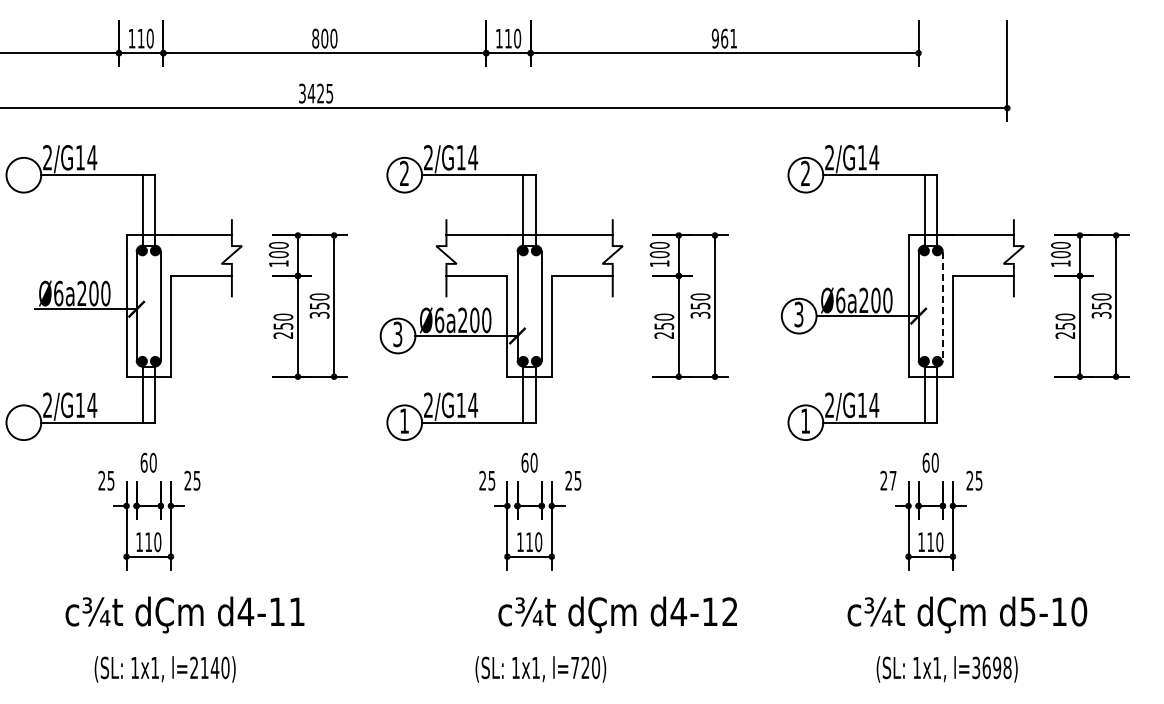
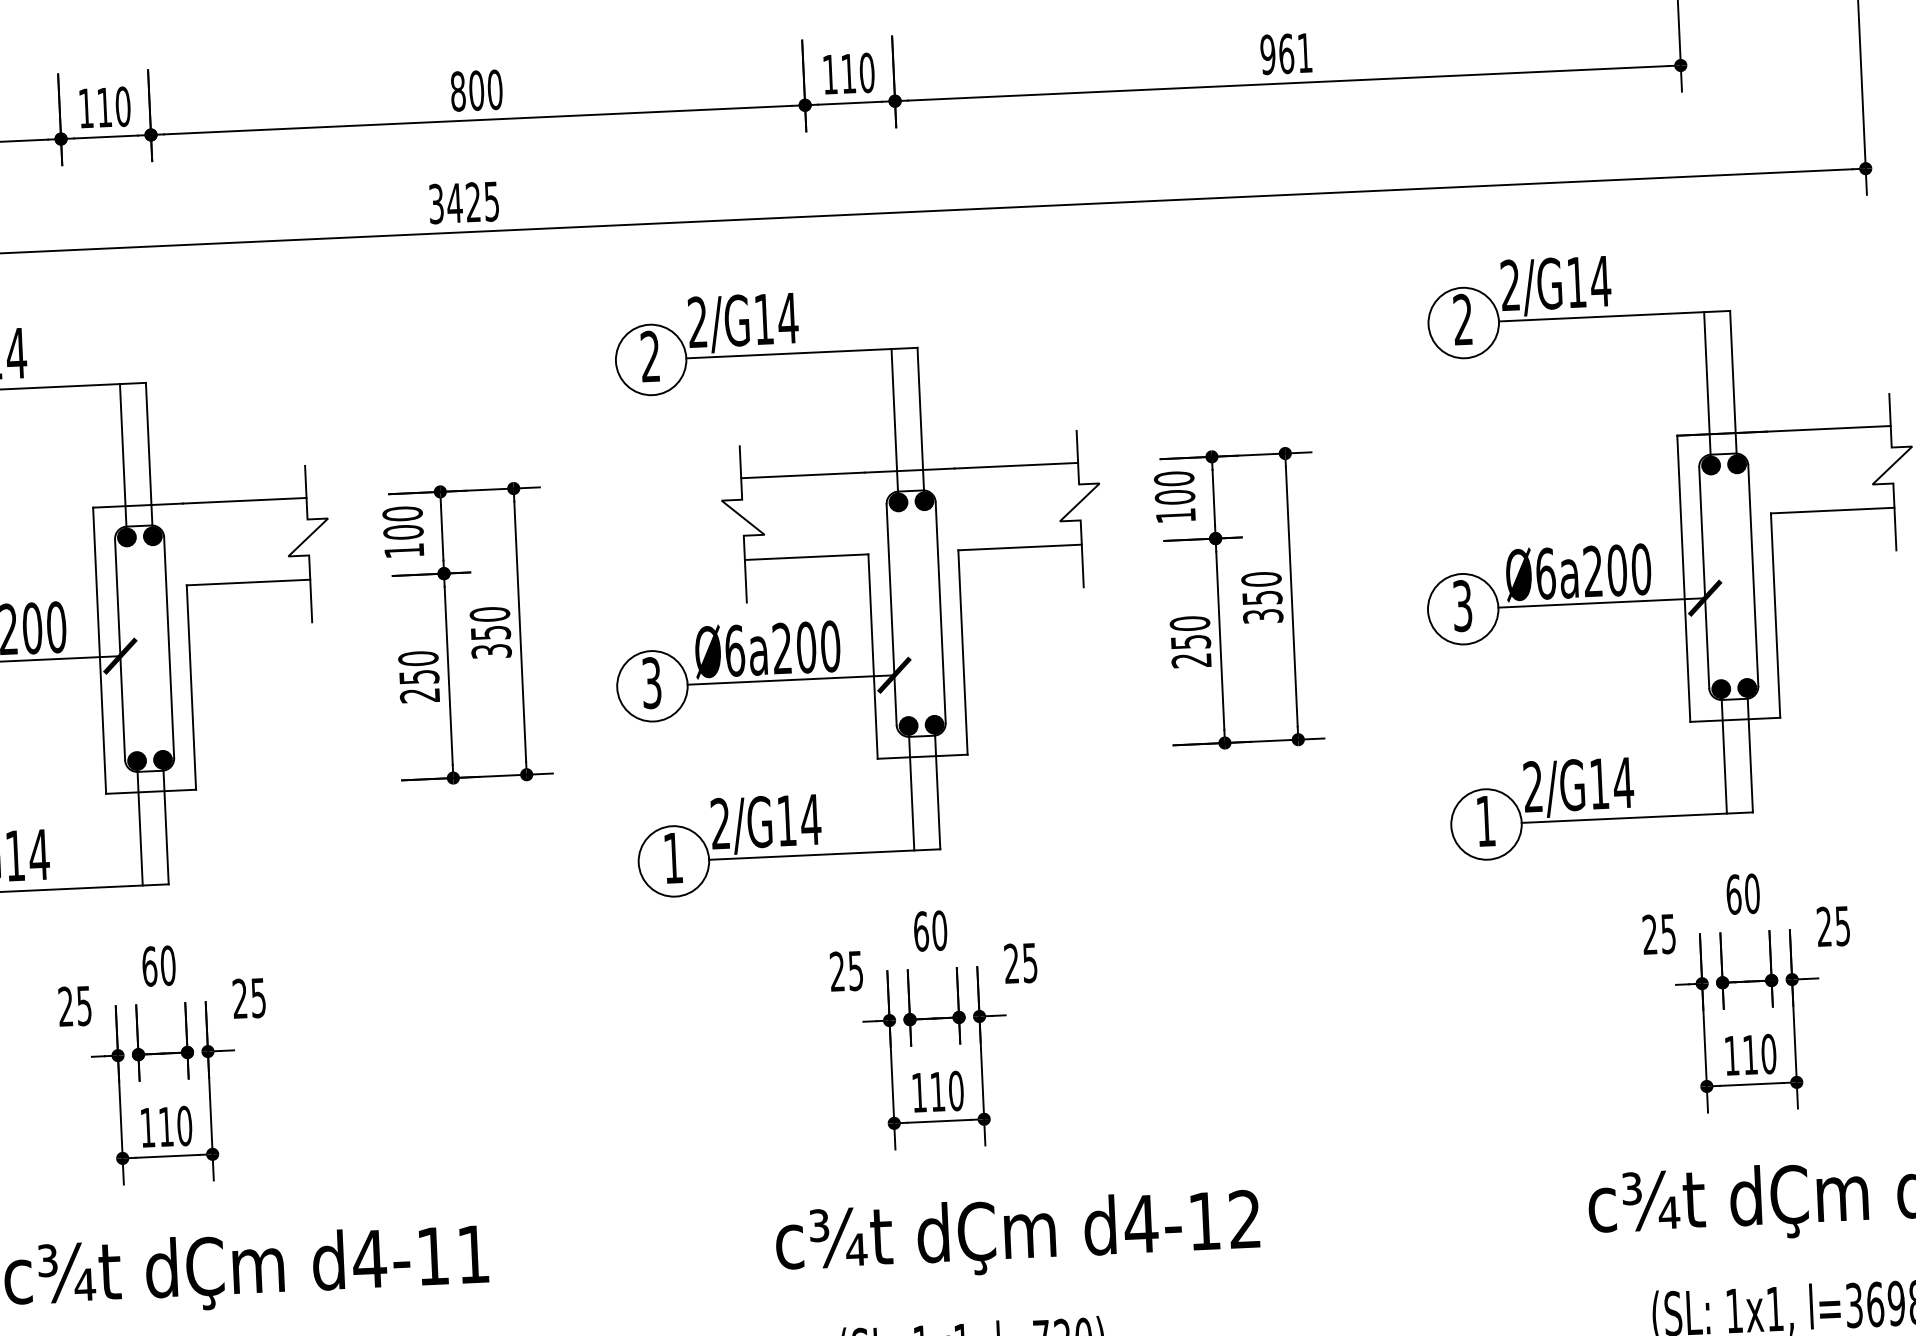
line: (942, 306) -> (1752, 576), dashed -> solid
text: (892, 480) -> (1667, 933), 27 -> 25
text: (617, 614) -> (1017, 1235), moved

